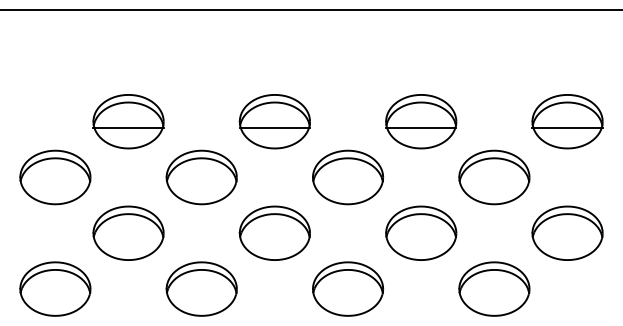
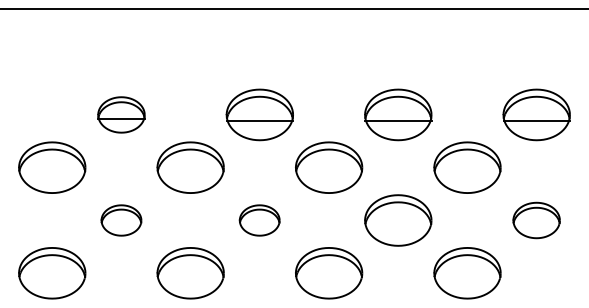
part: (128, 121) -> (121, 114), size x0.7
part: (128, 233) -> (121, 220), size x0.6
part: (274, 233) -> (259, 220), size x0.6
part: (567, 233) -> (536, 220), size x0.7

